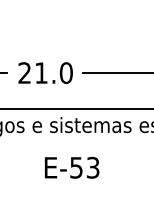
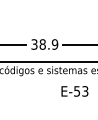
text: (44, 73) -> (44, 44), 21.0 -> 38.9
text: (71, 167) -> (74, 91), moved

